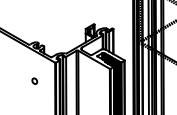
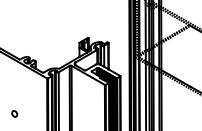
part: (34, 80) -> (14, 113), moved

